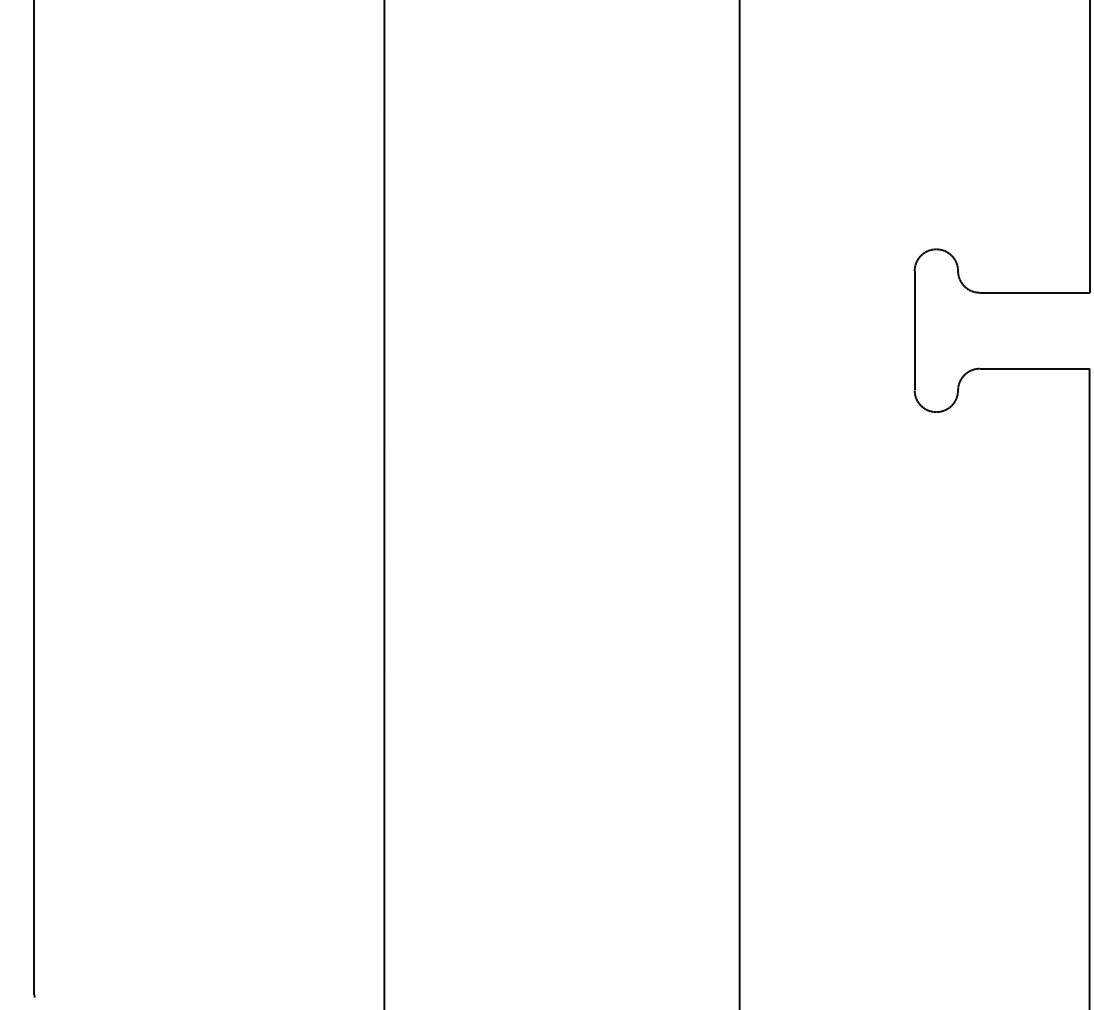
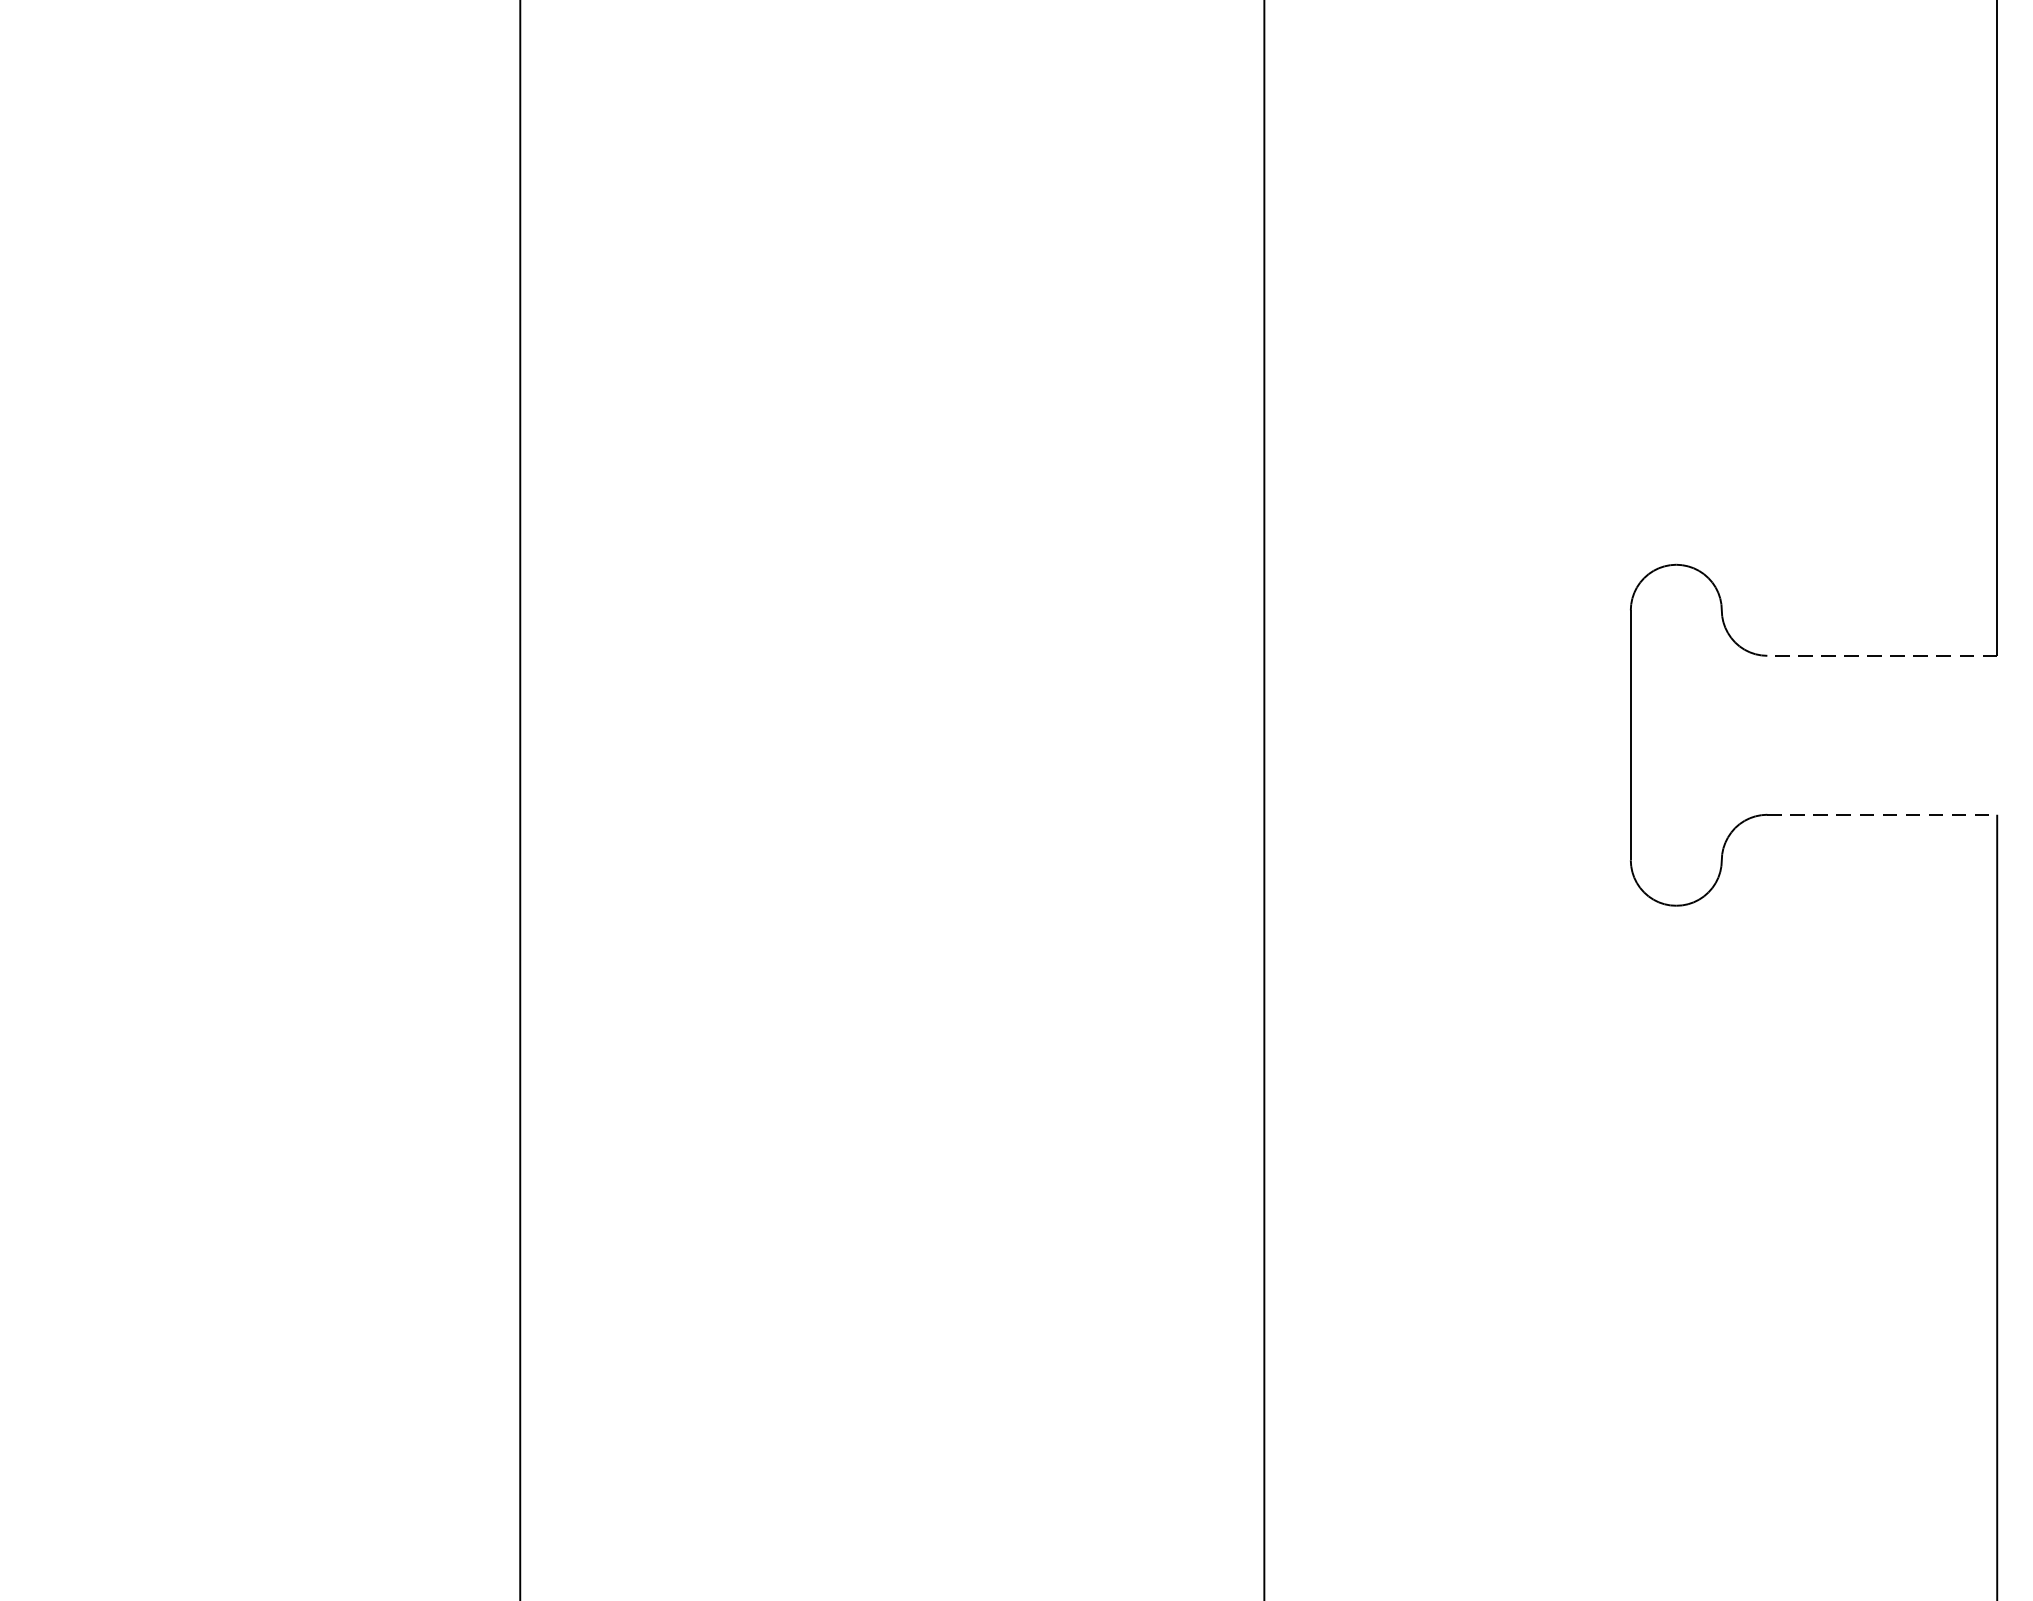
line: (1034, 292) -> (1881, 655), solid -> dashed
line: (1034, 368) -> (1881, 814), solid -> dashed

